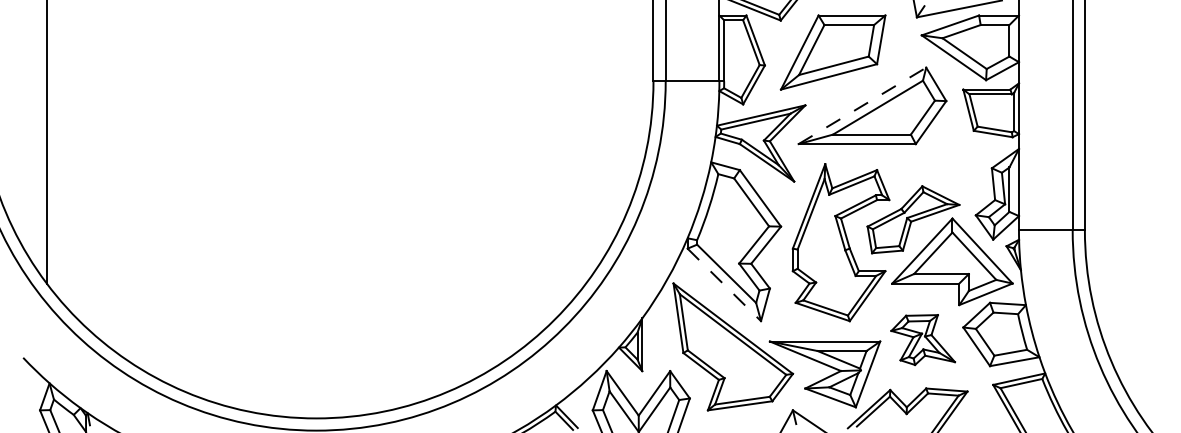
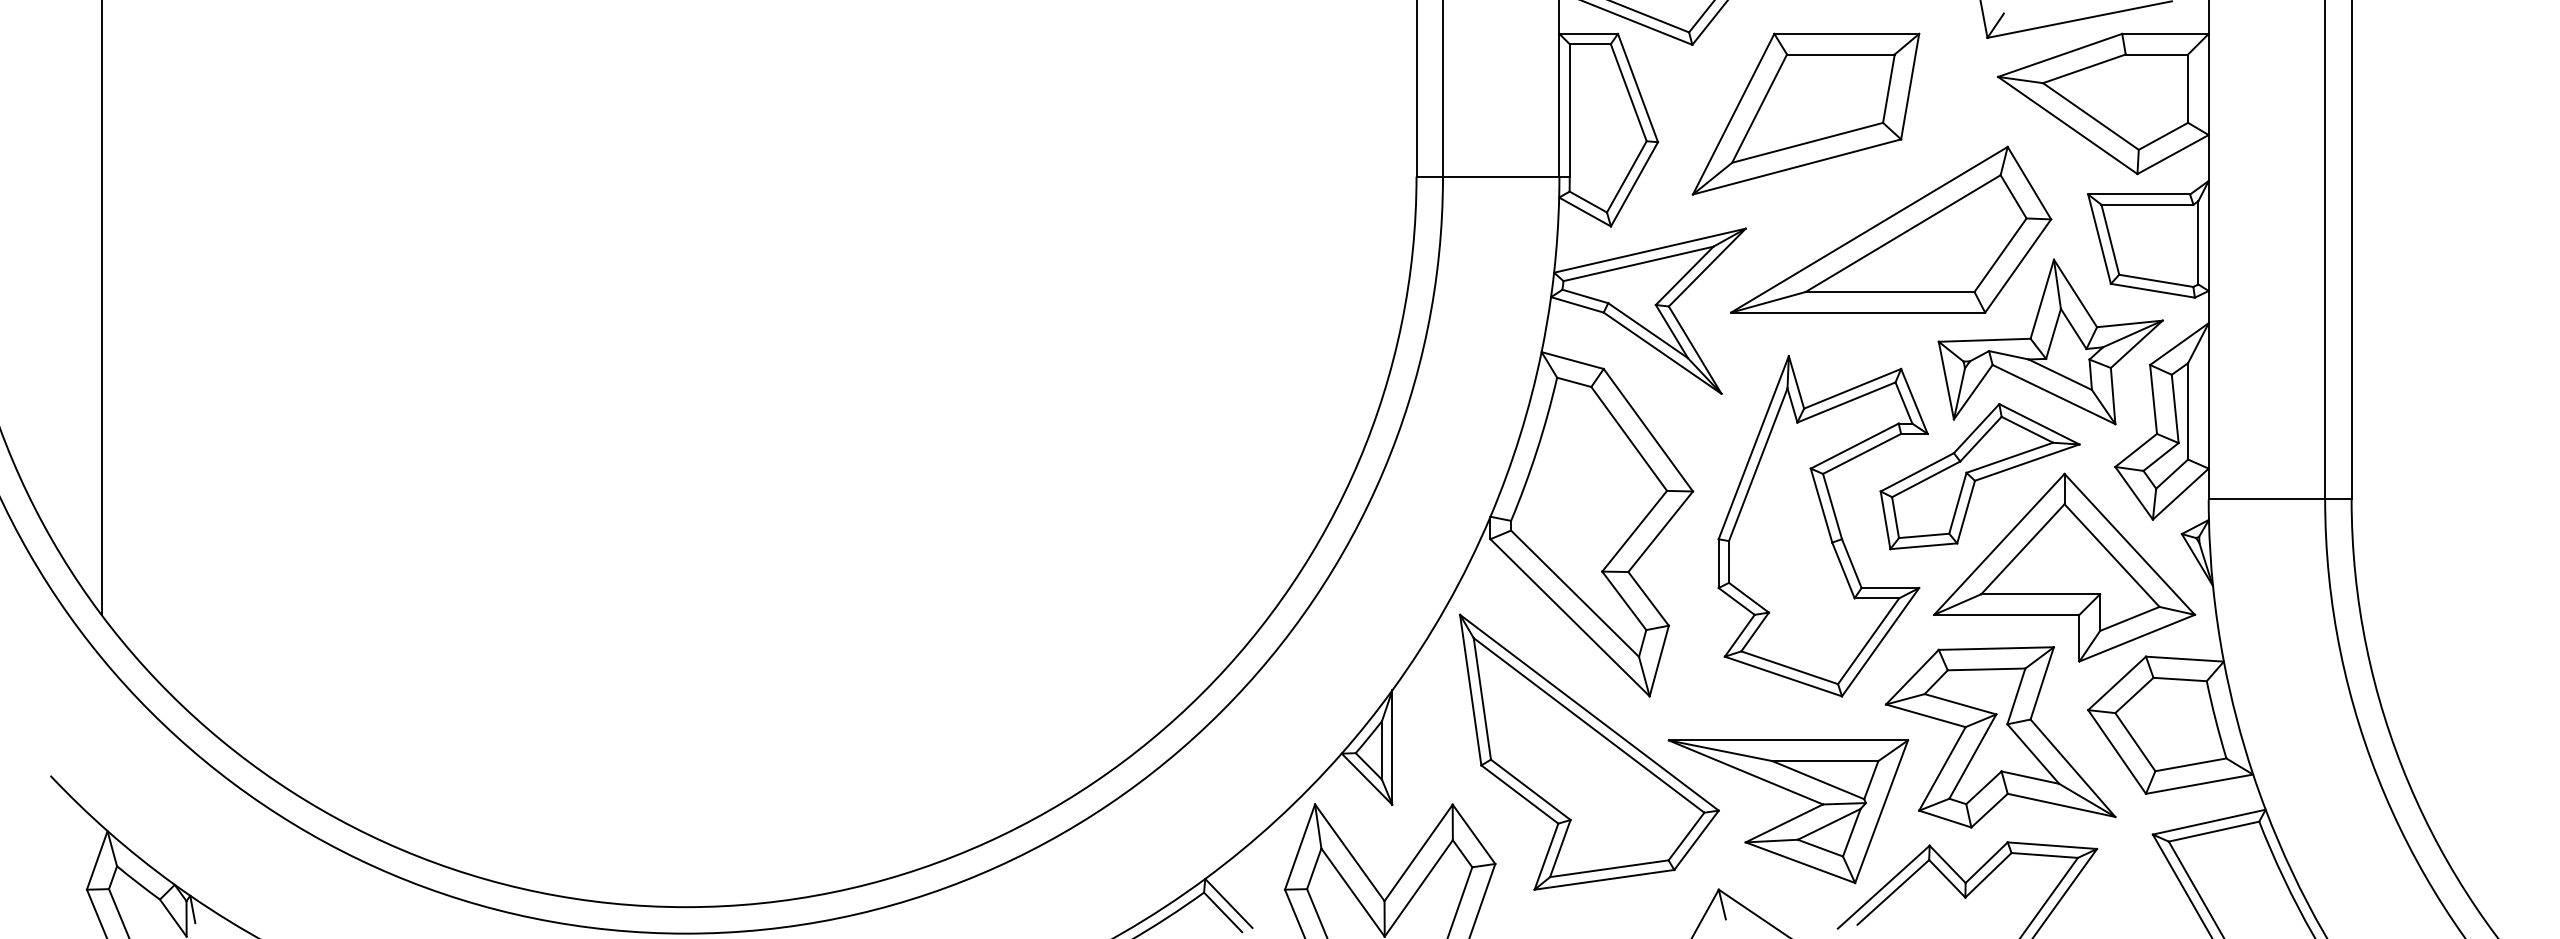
line: (862, 105) -> (1869, 228), dashed -> solid
part: (945, 157) -> (2049, 341), added
line: (724, 284) -> (1570, 616), dashed -> solid
part: (923, 339) -> (2001, 736), size x1.67

